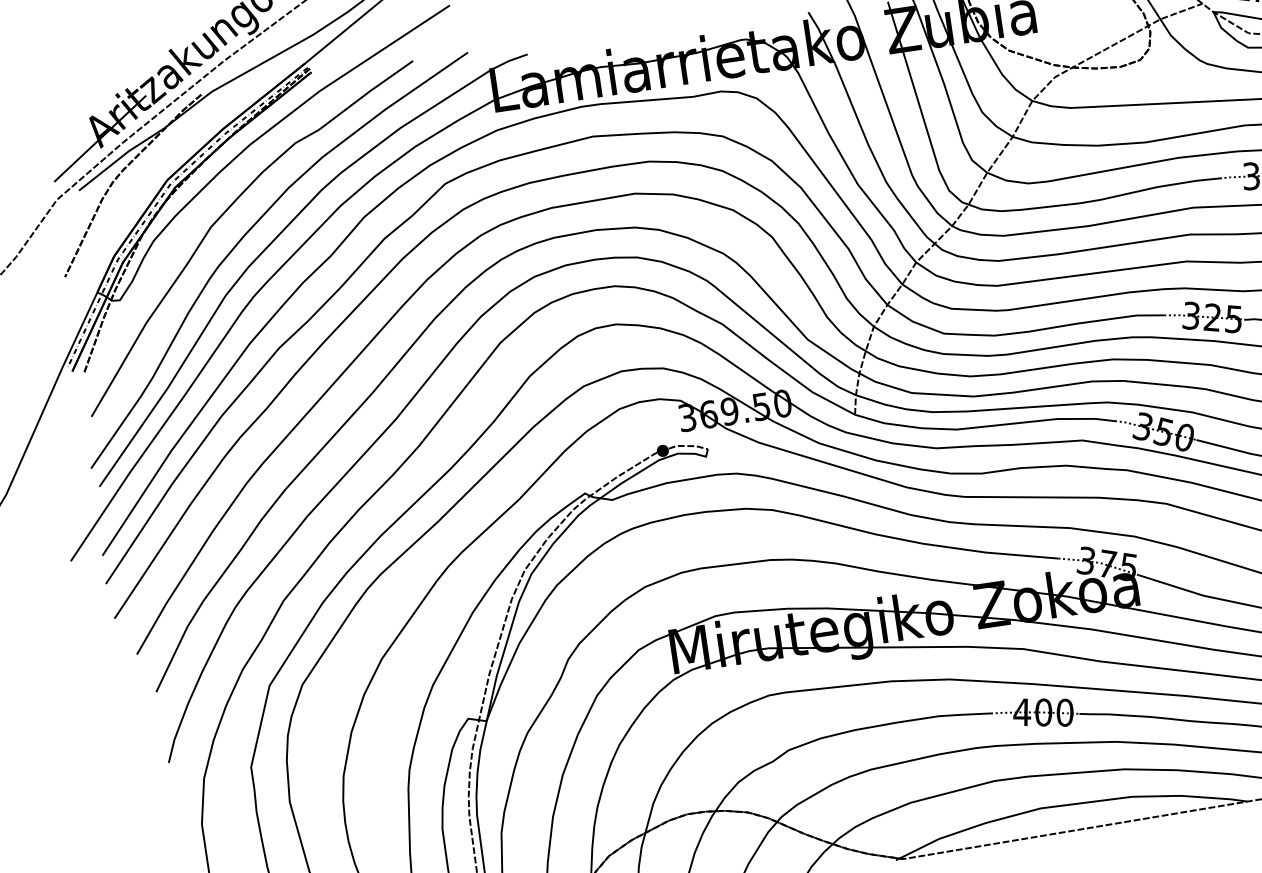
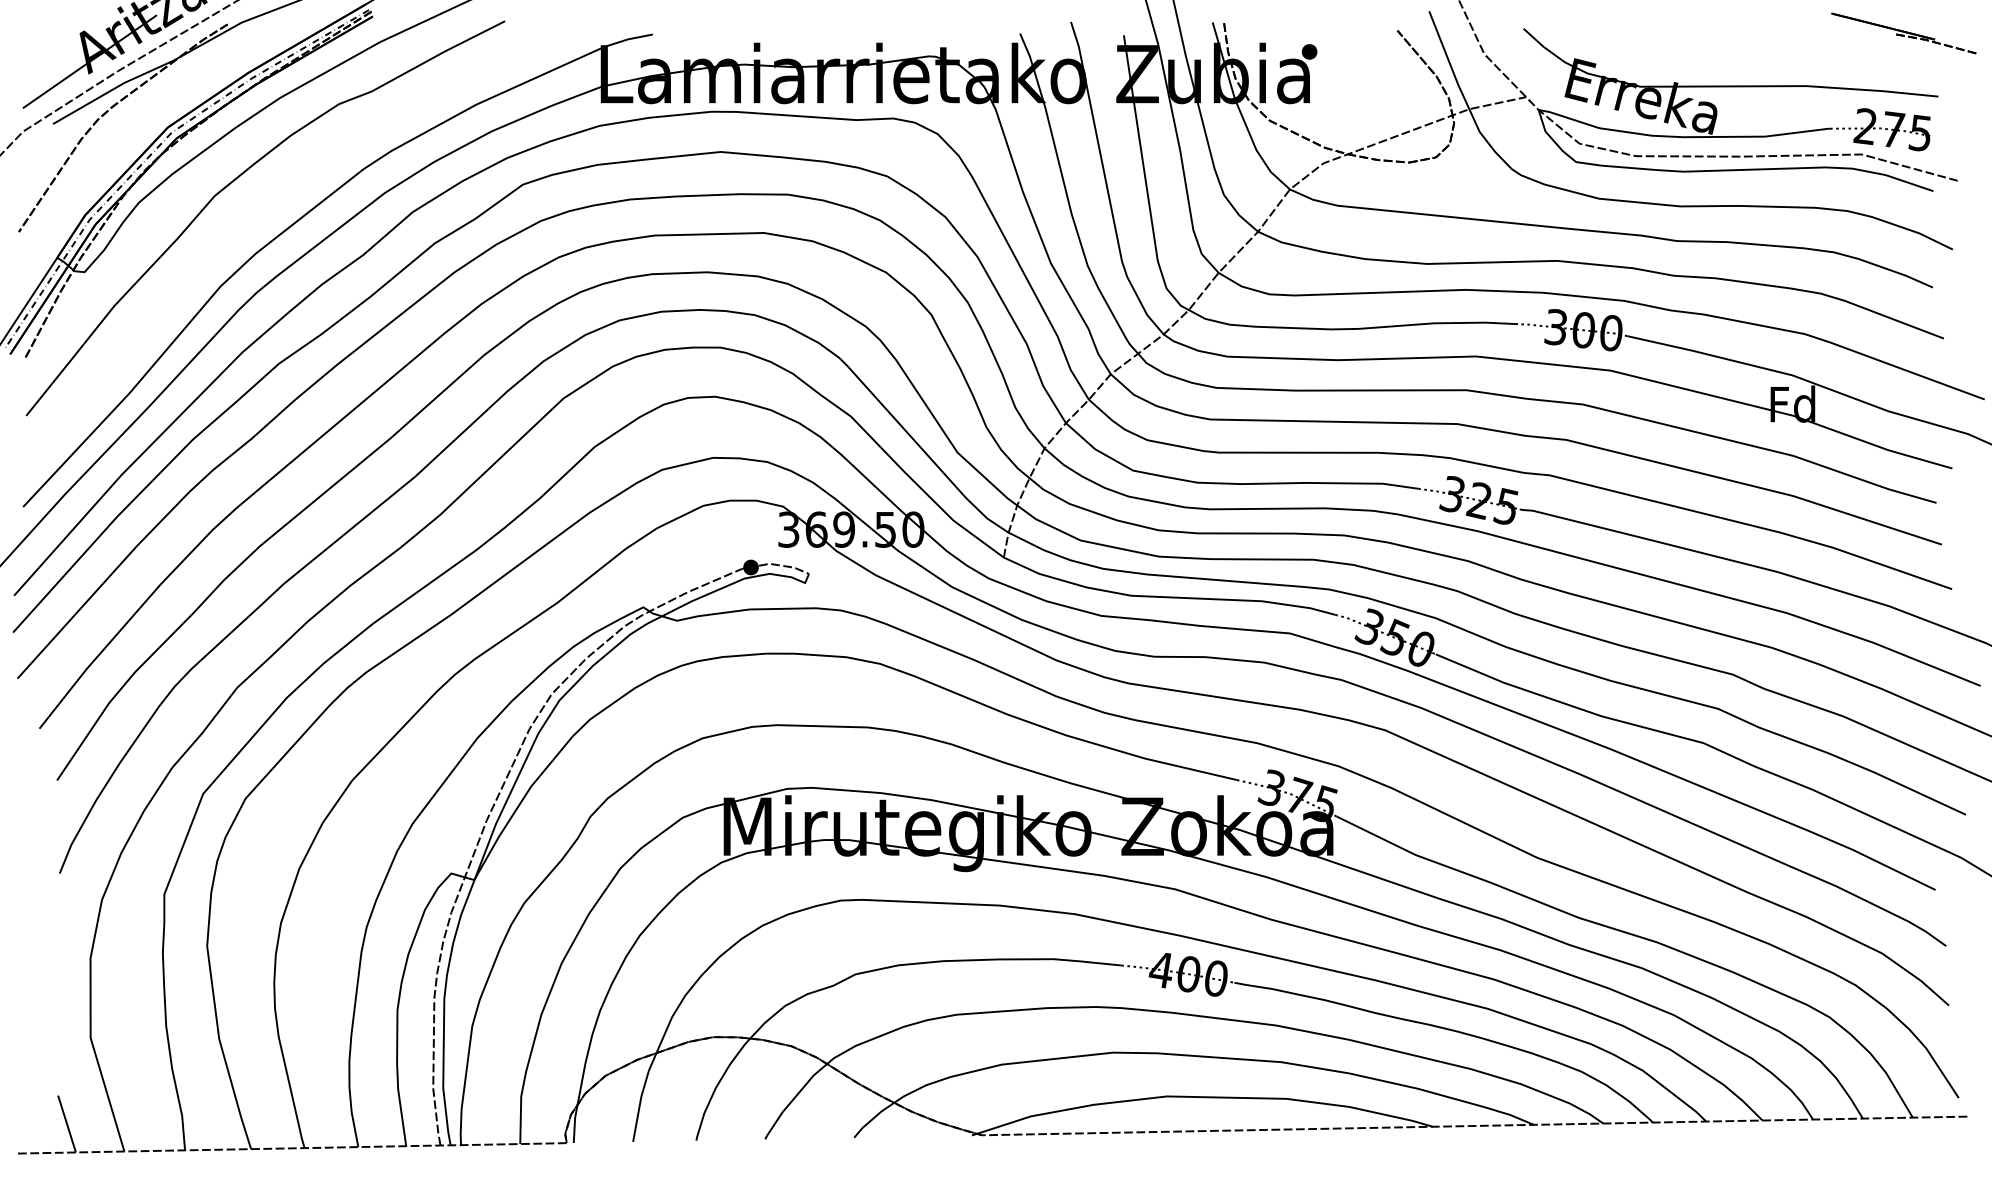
curve: (248, 232) -> (262, 209), removed

